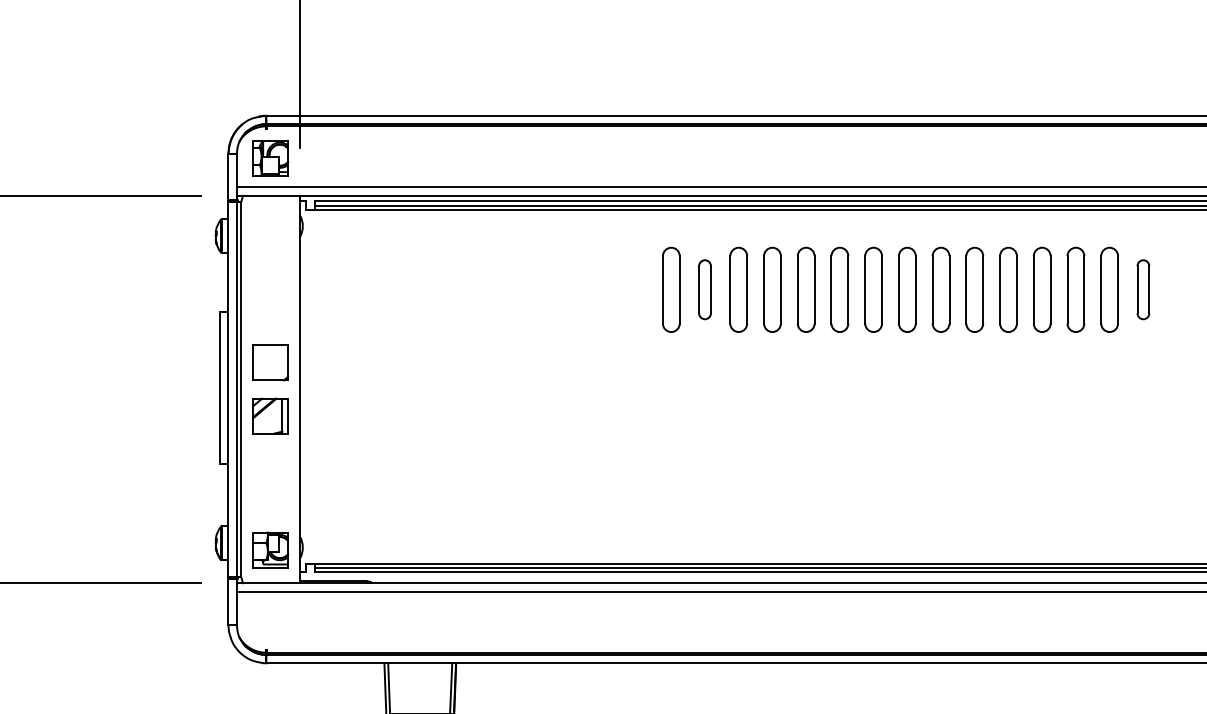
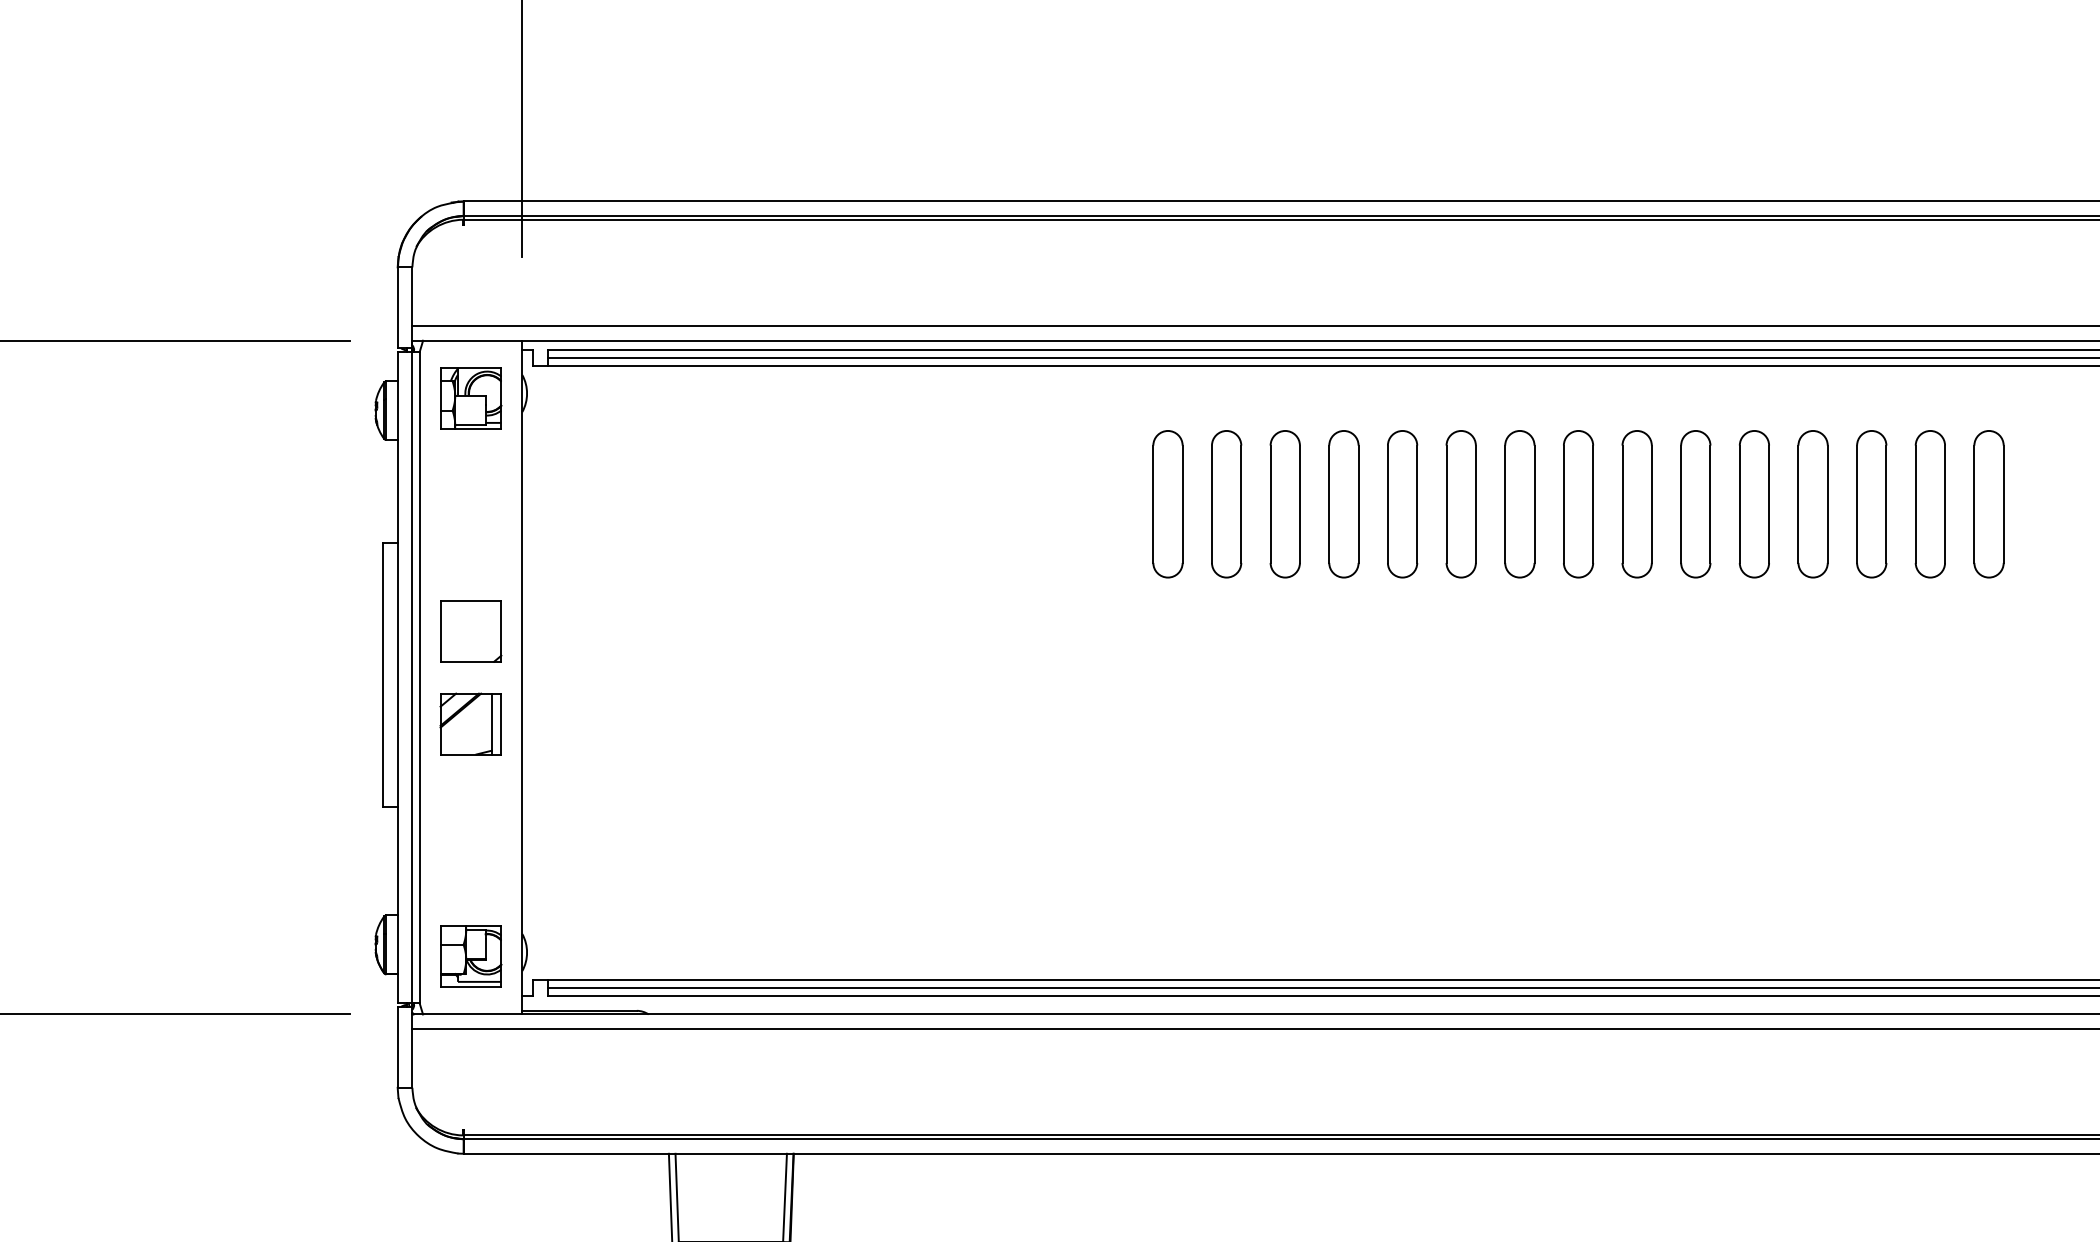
part: (270, 158) -> (470, 399), moved
part: (704, 289) -> (1225, 503), size x1.43
part: (1143, 289) -> (1989, 503), size x1.43

